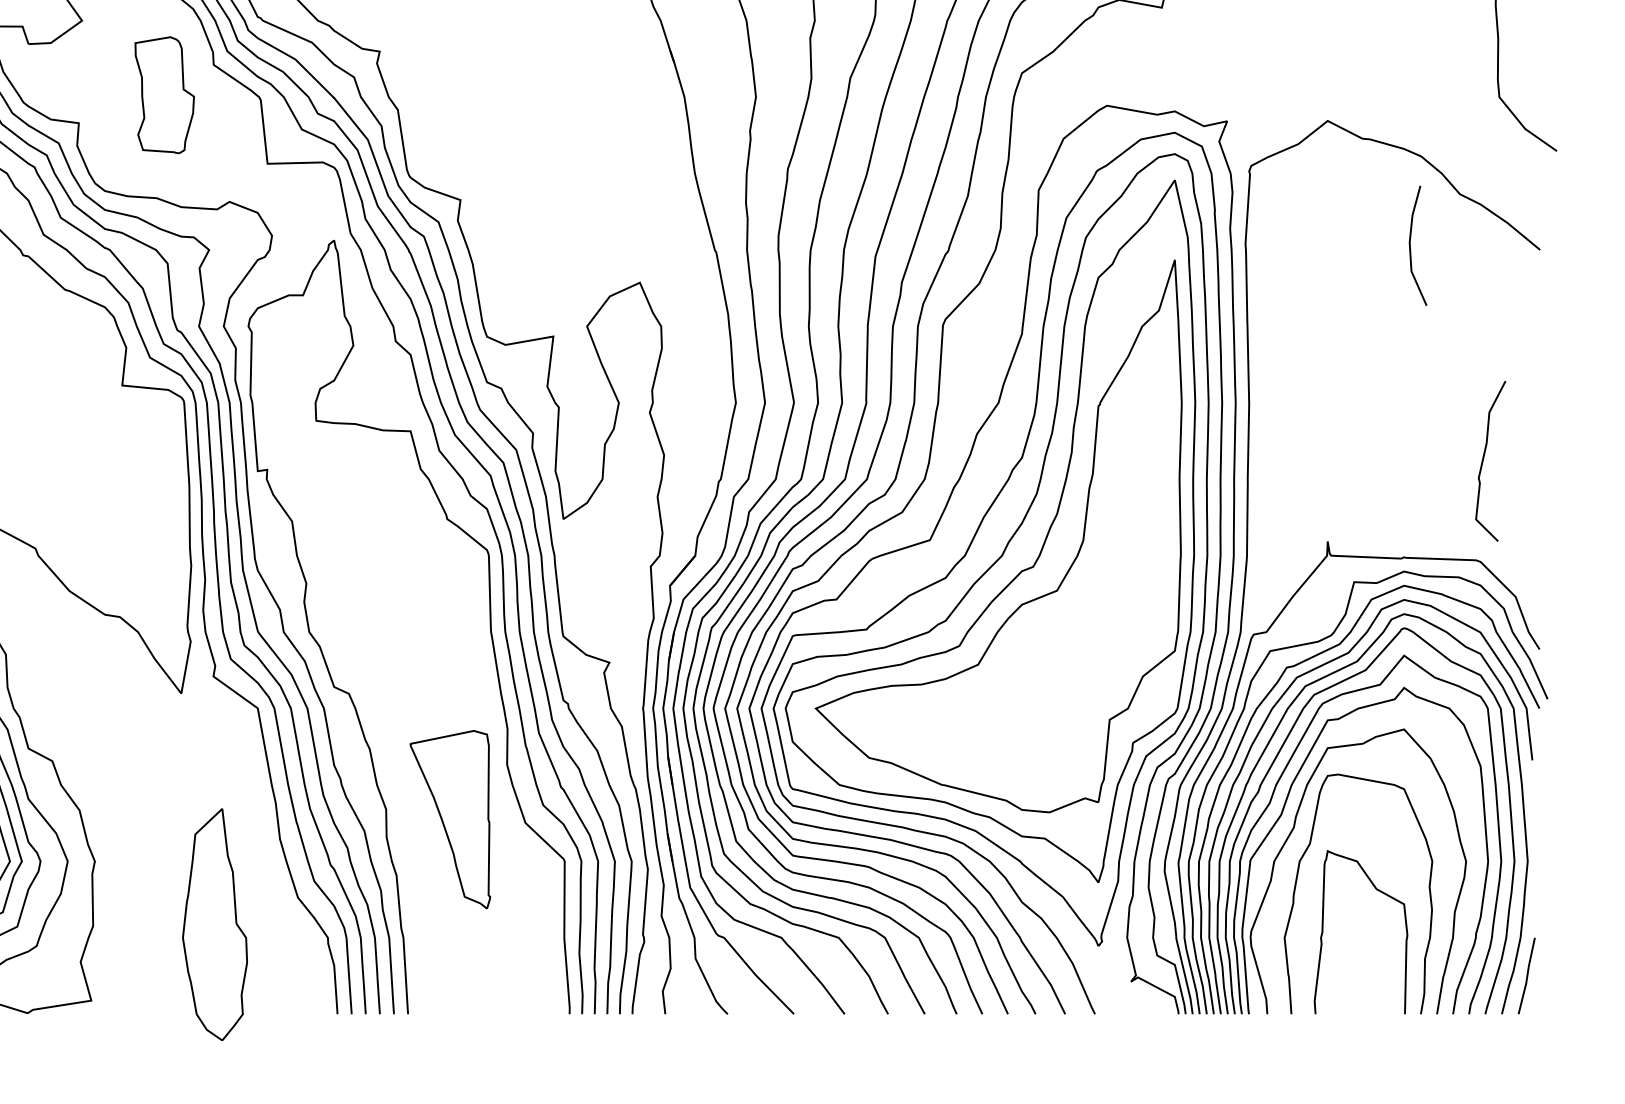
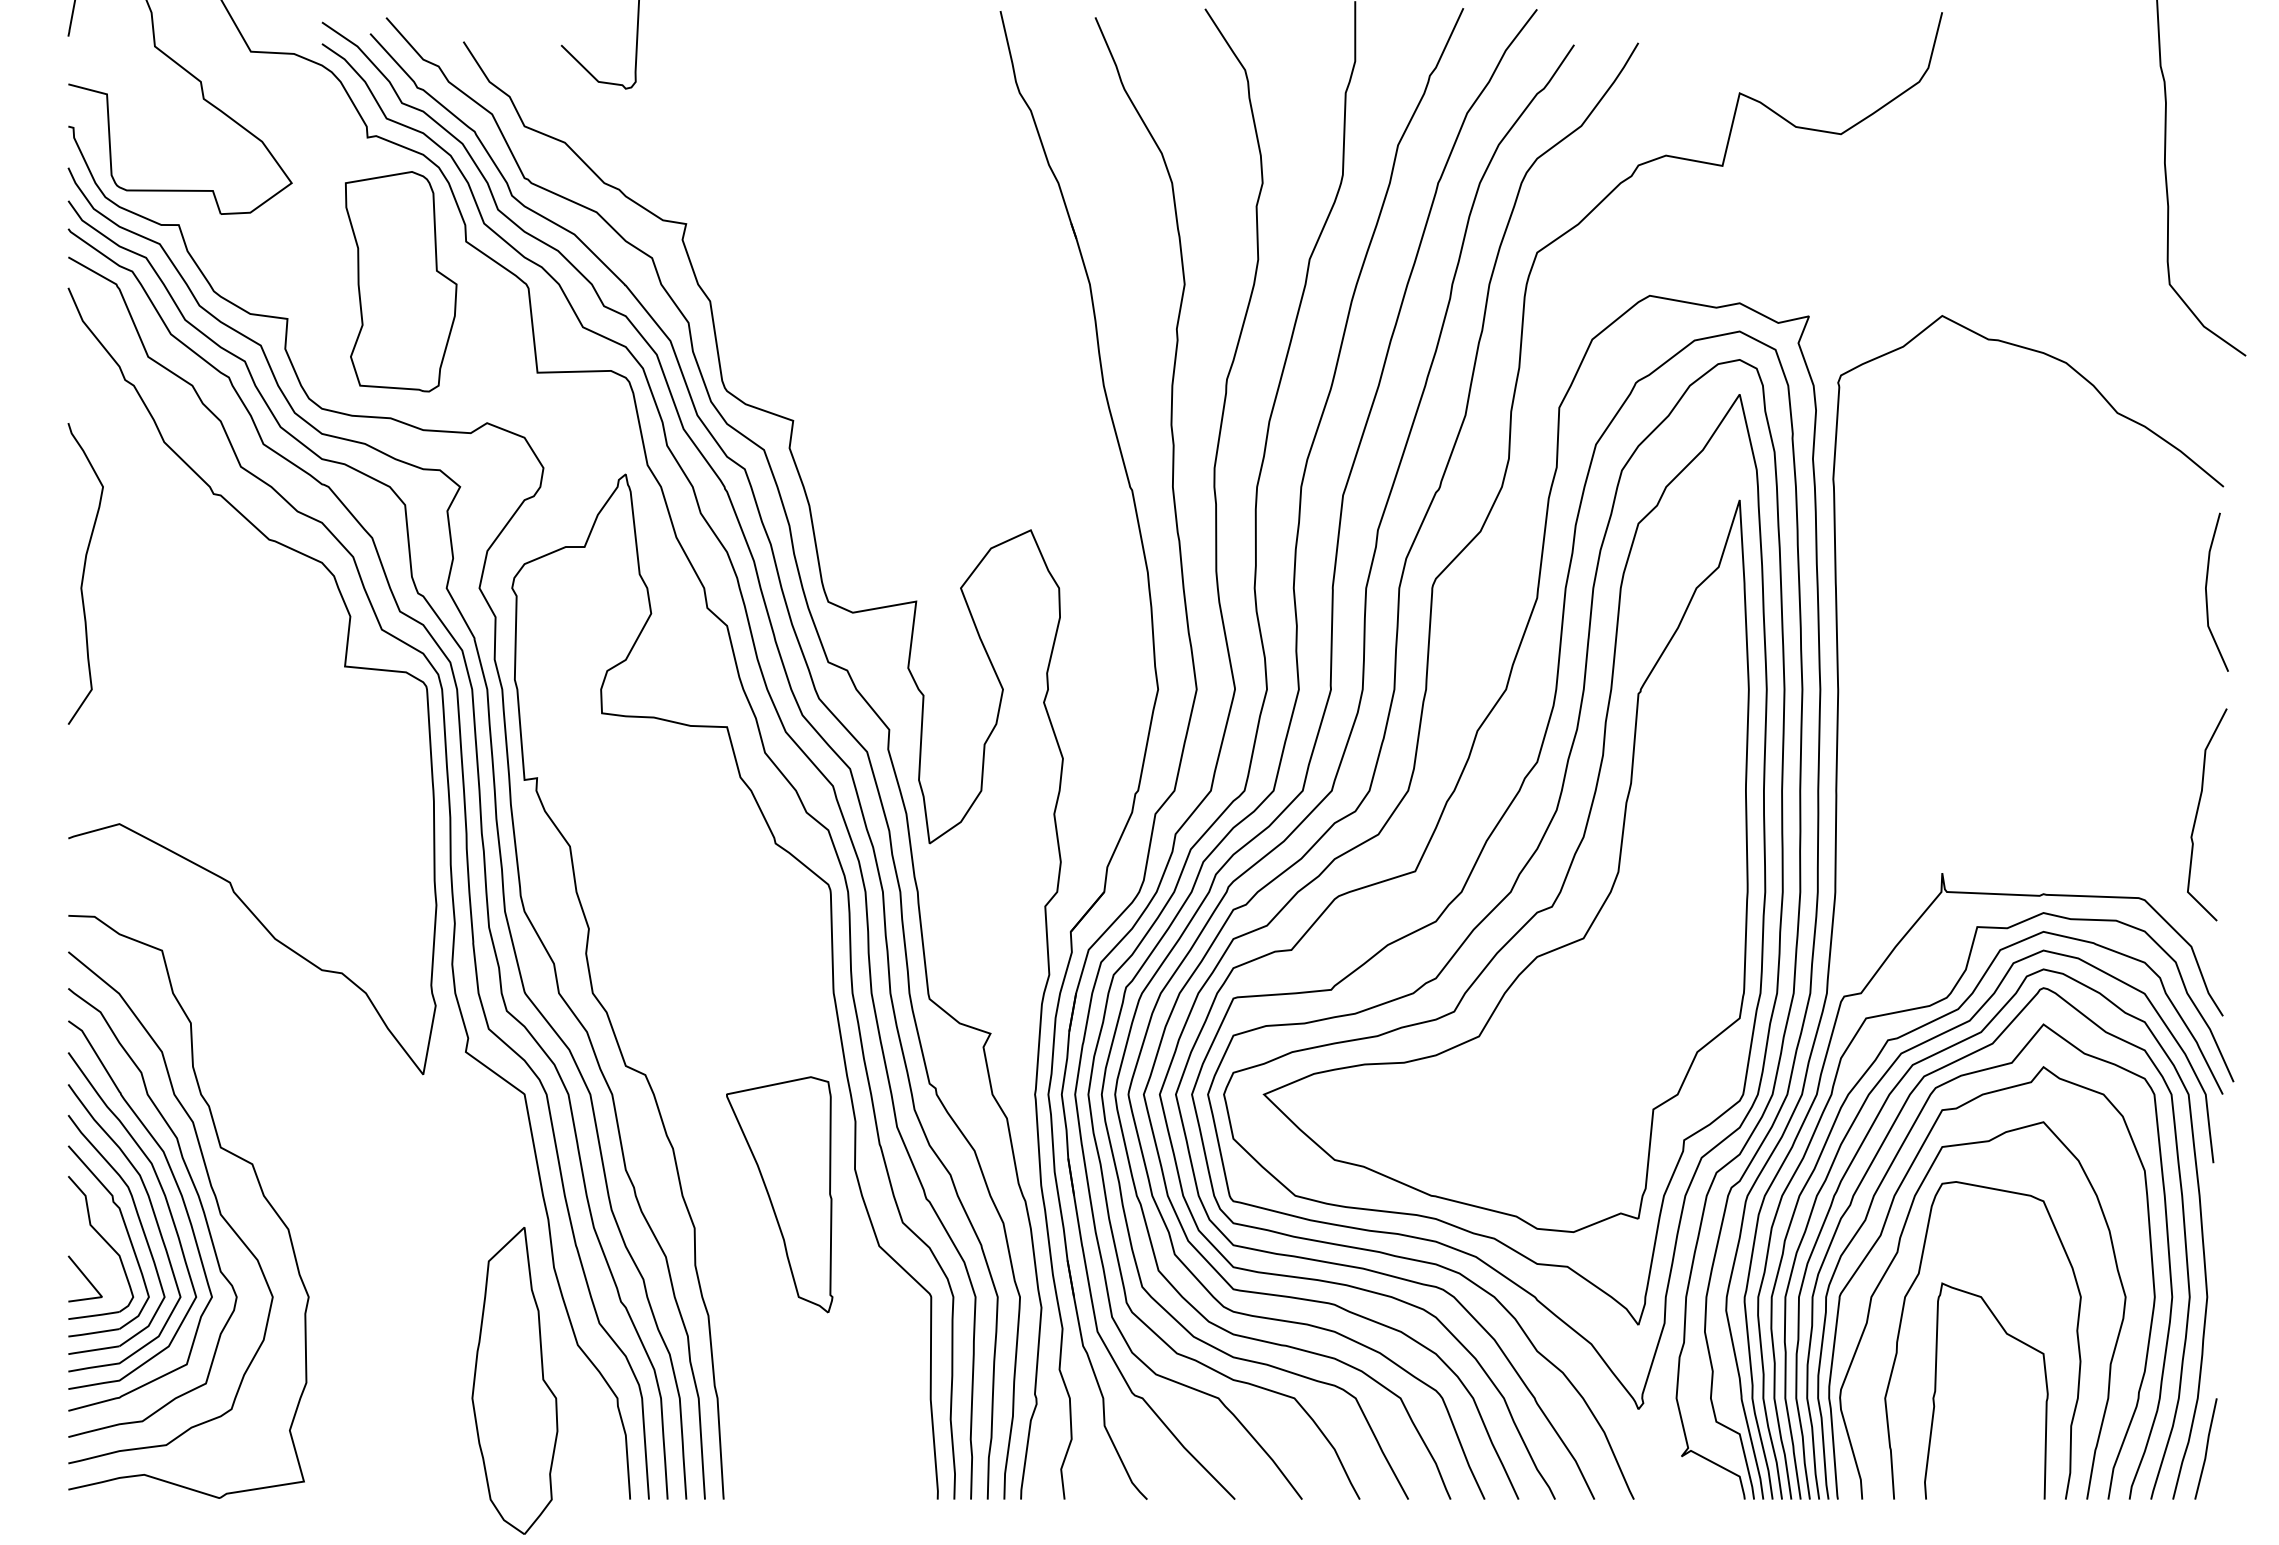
part: (164, 94) -> (401, 281), size x1.43
line: (1410, 246) -> (2207, 593), moved
curve: (1484, 458) -> (2198, 811), moved
part: (450, 819) -> (779, 1194), moved
part: (214, 924) -> (514, 1380), moved

